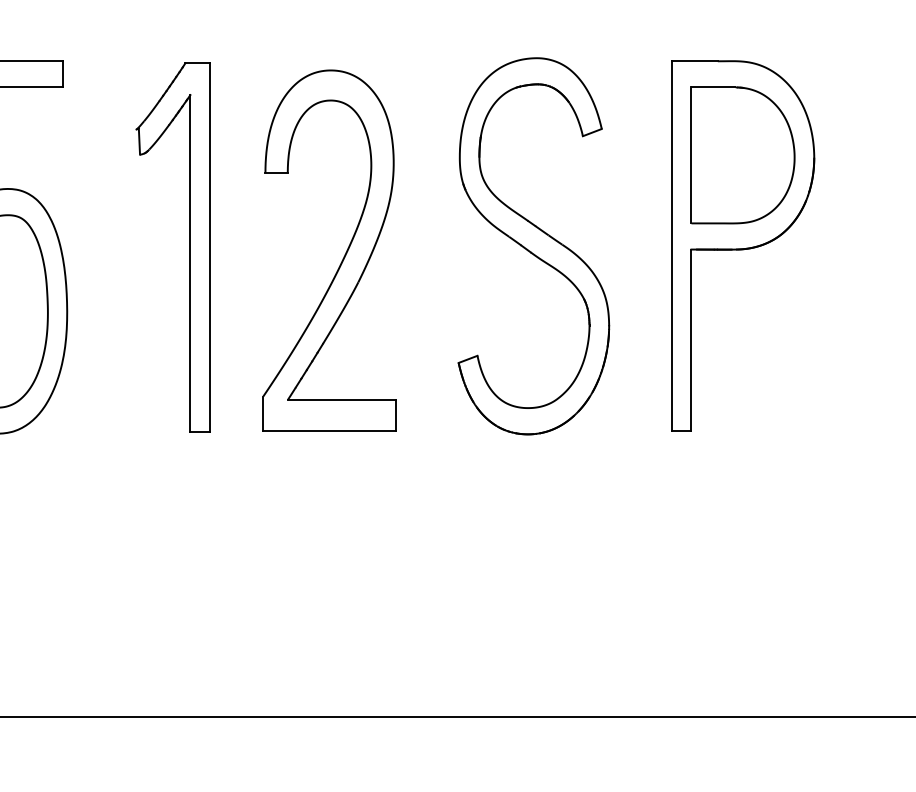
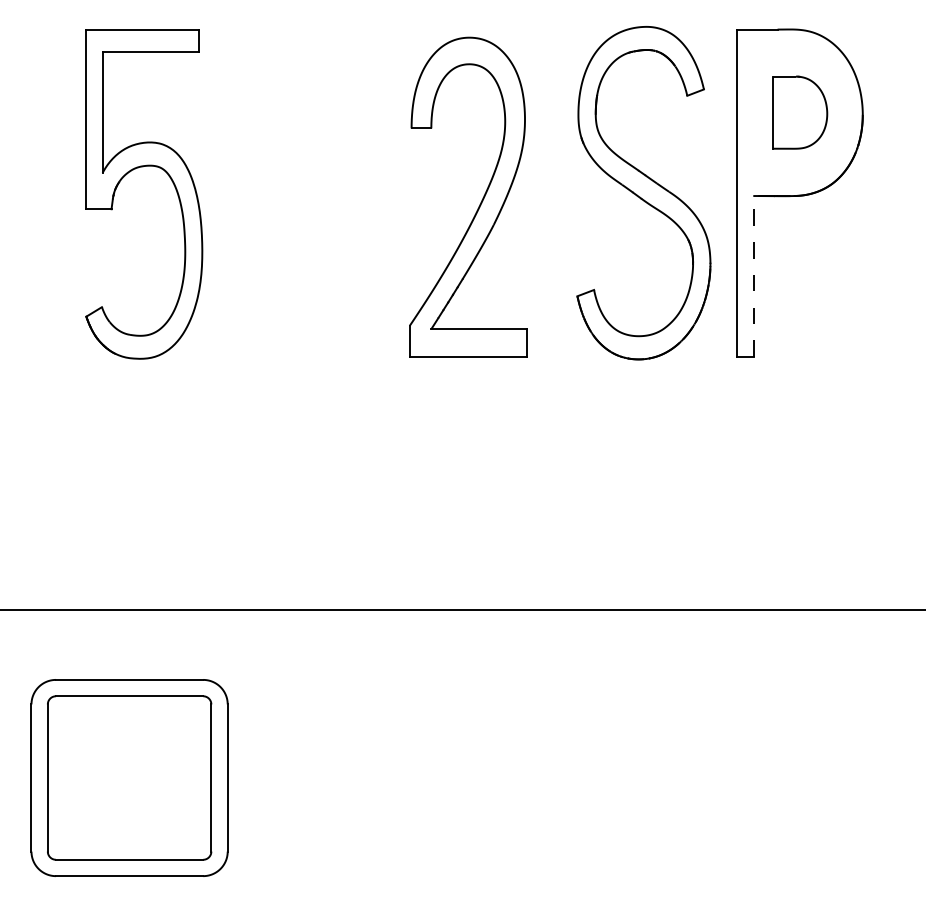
part: (742, 155) -> (799, 112), size x0.6
part: (189, 246) -> (310, 193), removed
part: (533, 246) -> (643, 193), moved
part: (343, 256) -> (480, 202), moved
line: (691, 339) -> (754, 275), solid -> dashed

